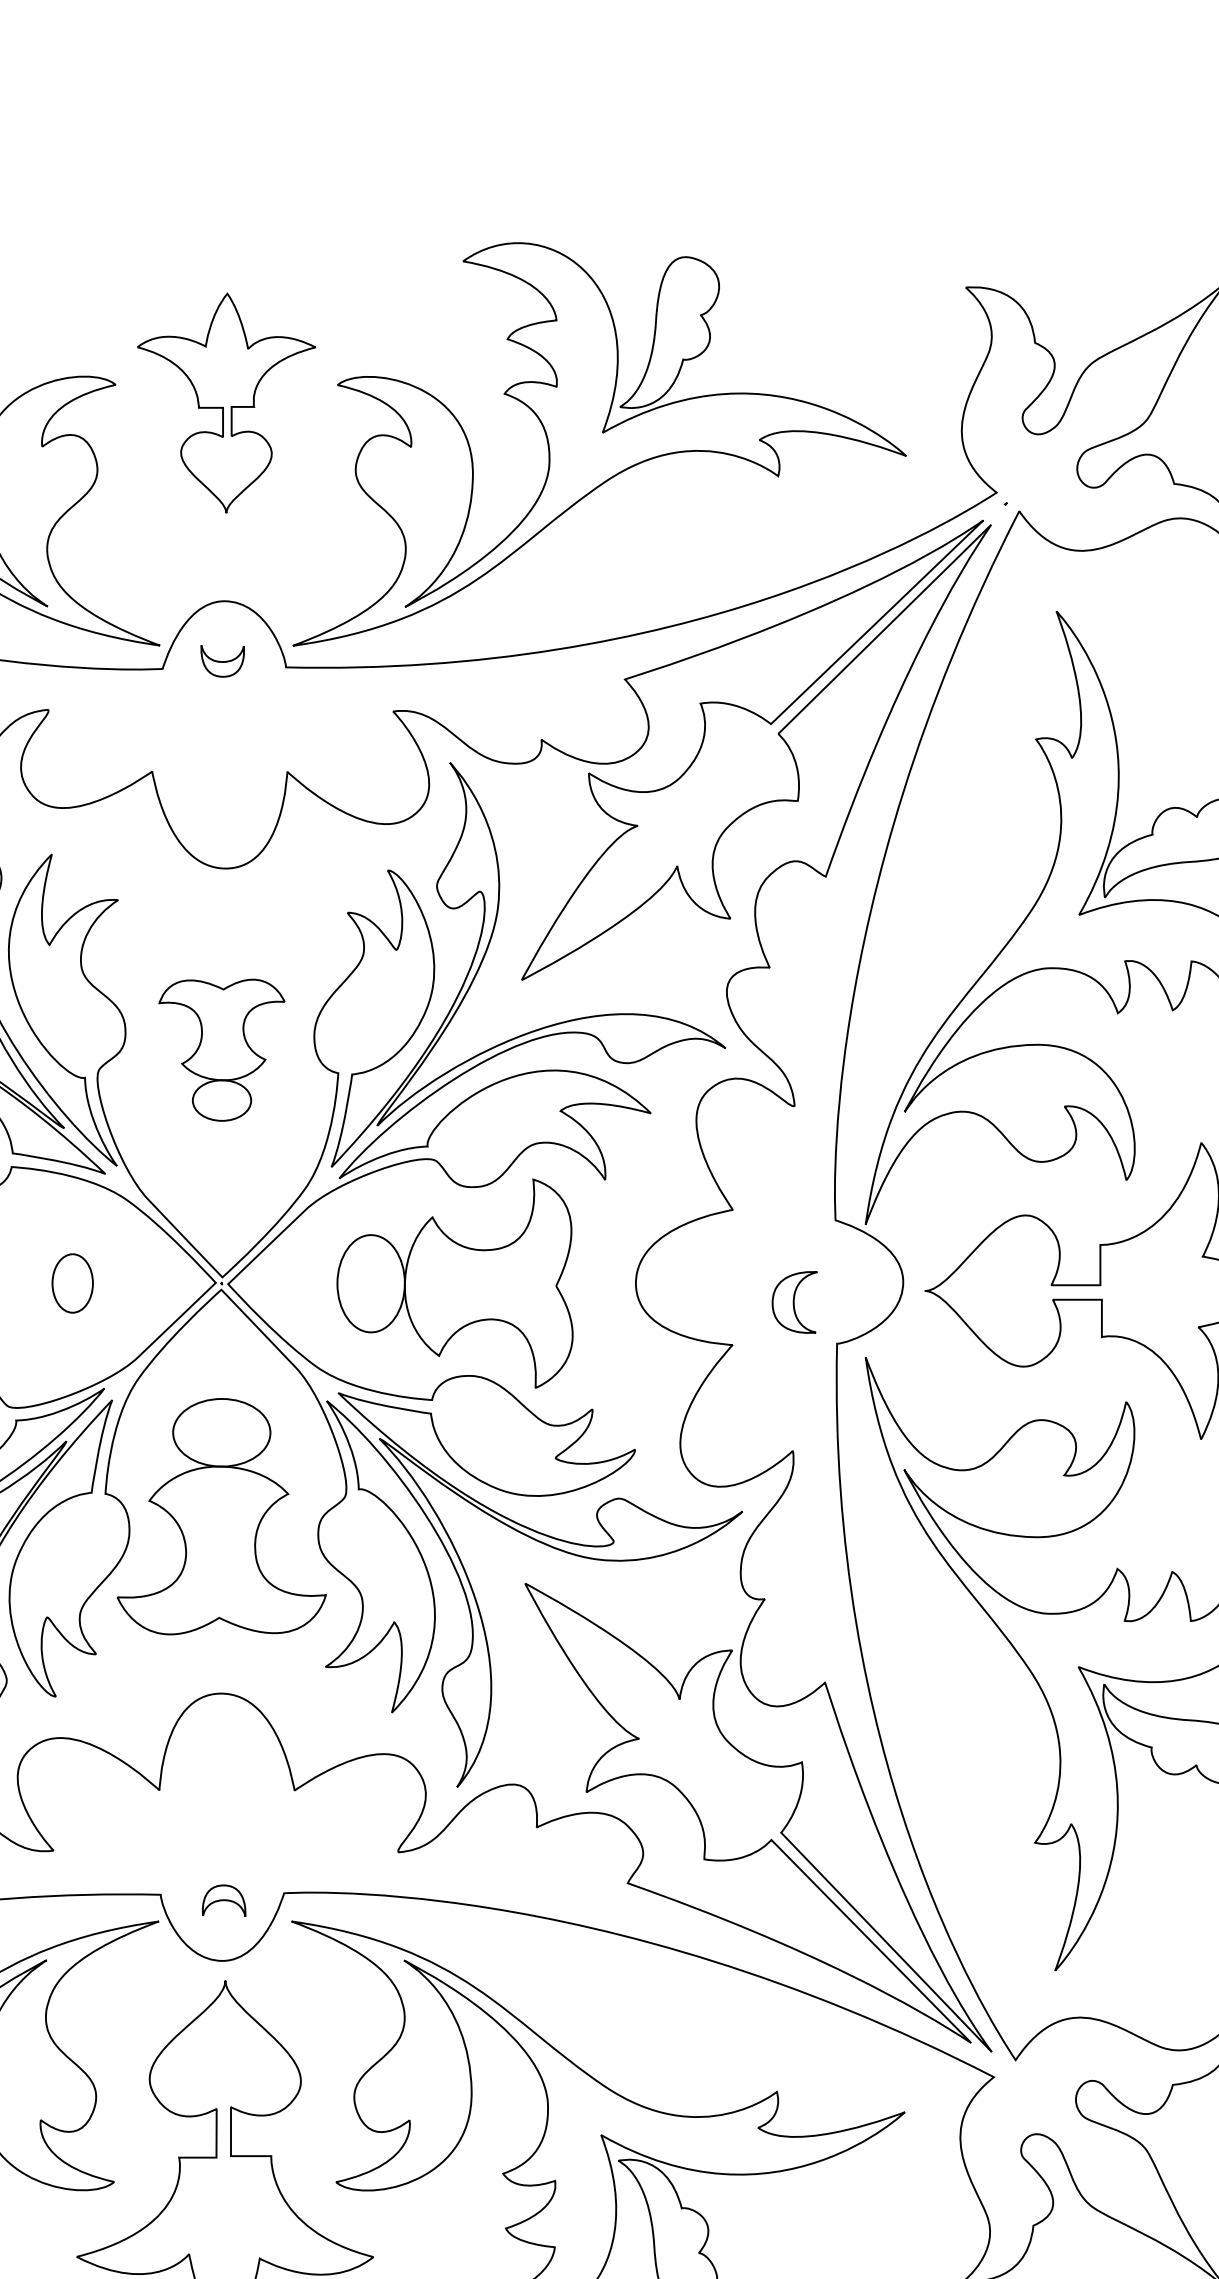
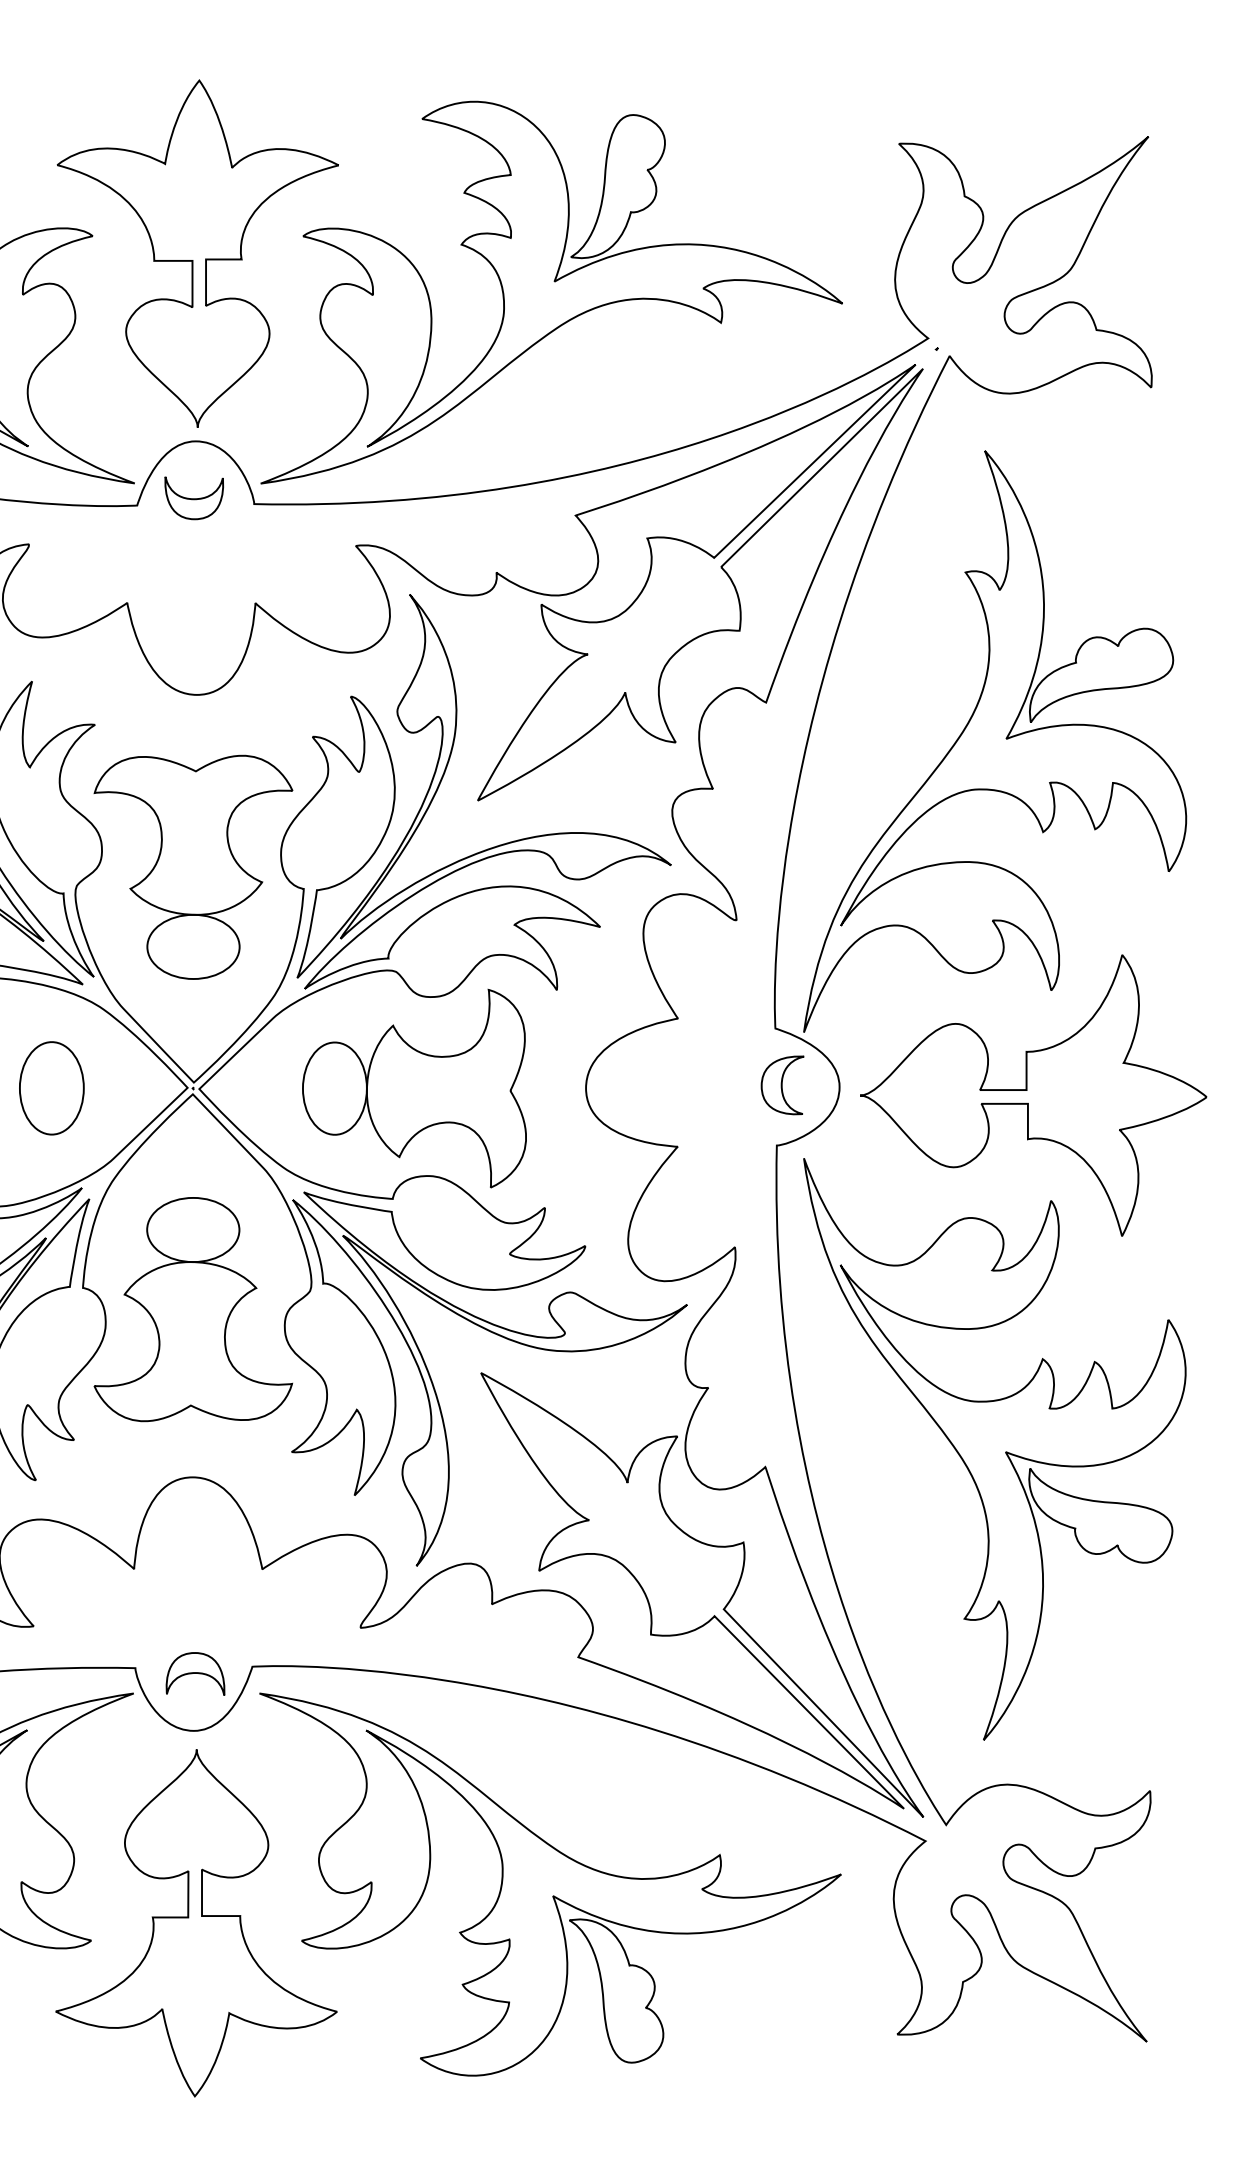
part: (226, 403) -> (197, 253), size x1.67
part: (222, 661) -> (193, 498), size x1.43
part: (222, 1049) -> (193, 866), size x1.67
part: (72, 1283) -> (51, 1088), size x1.67
part: (794, 1302) -> (782, 1085), moved
part: (224, 1900) -> (195, 1673), size x1.43

